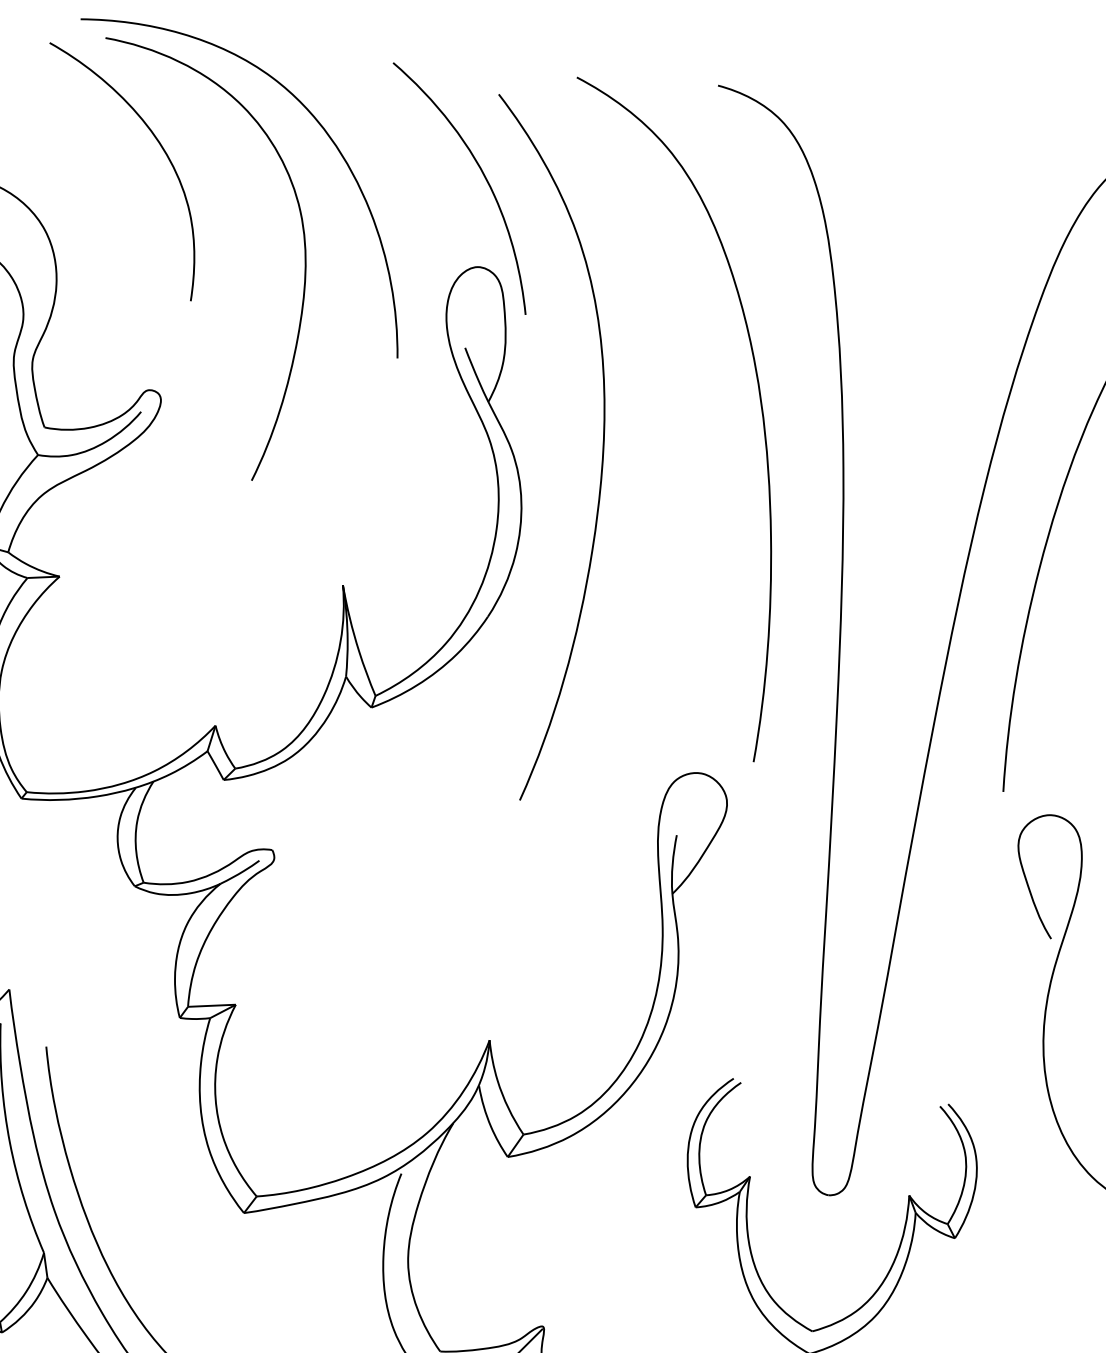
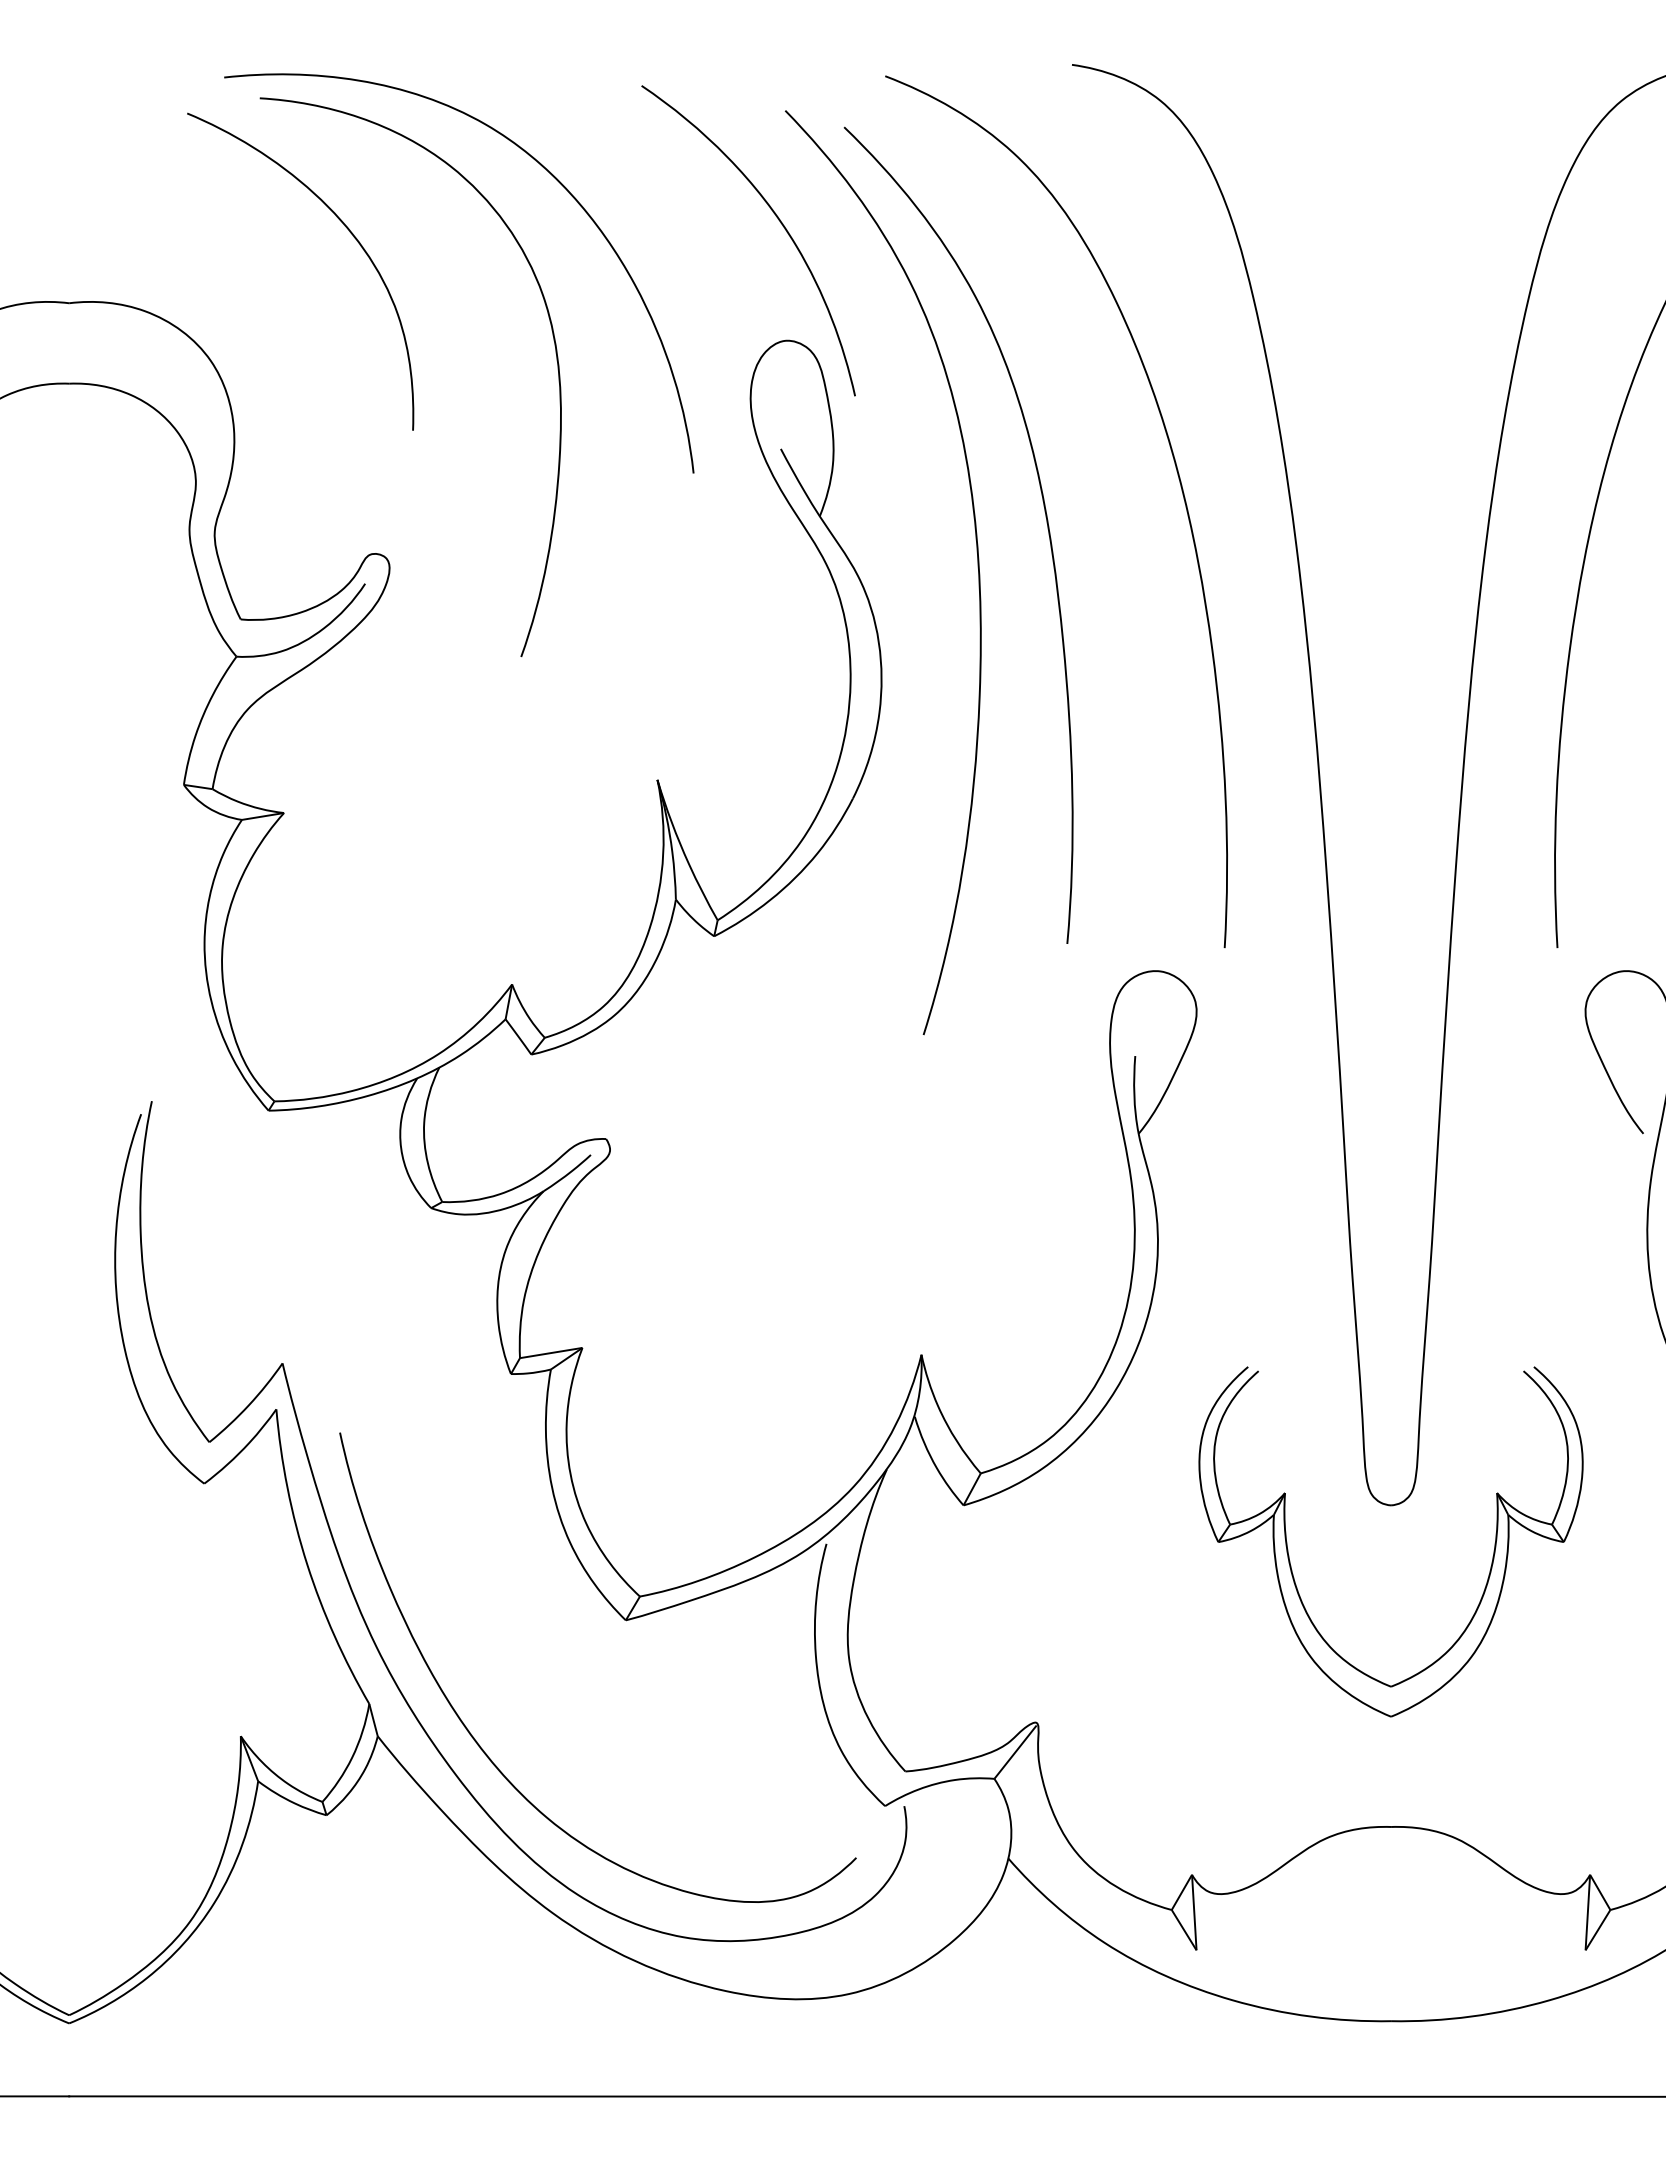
curve: (657, 422) -> (1045, 517), added

